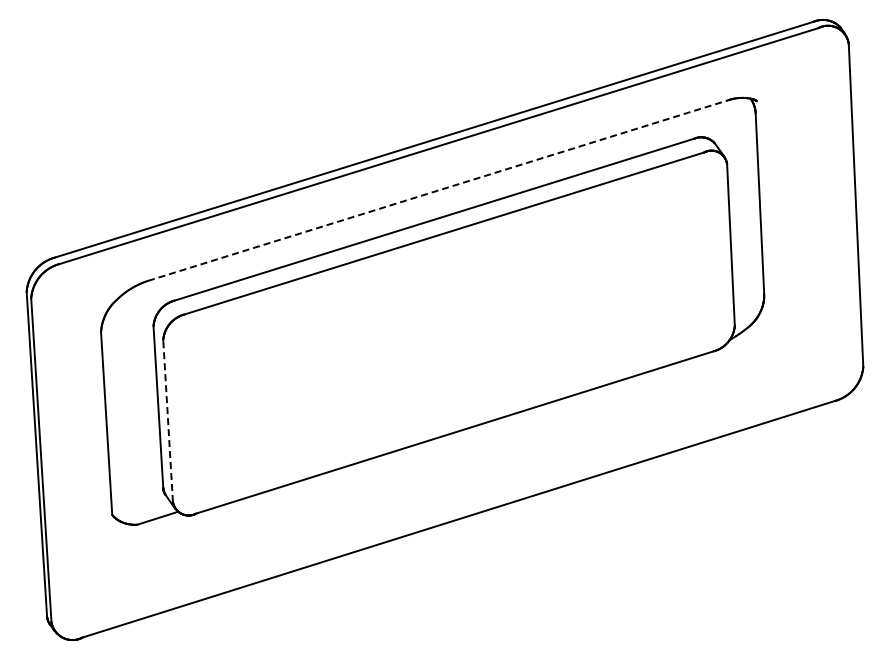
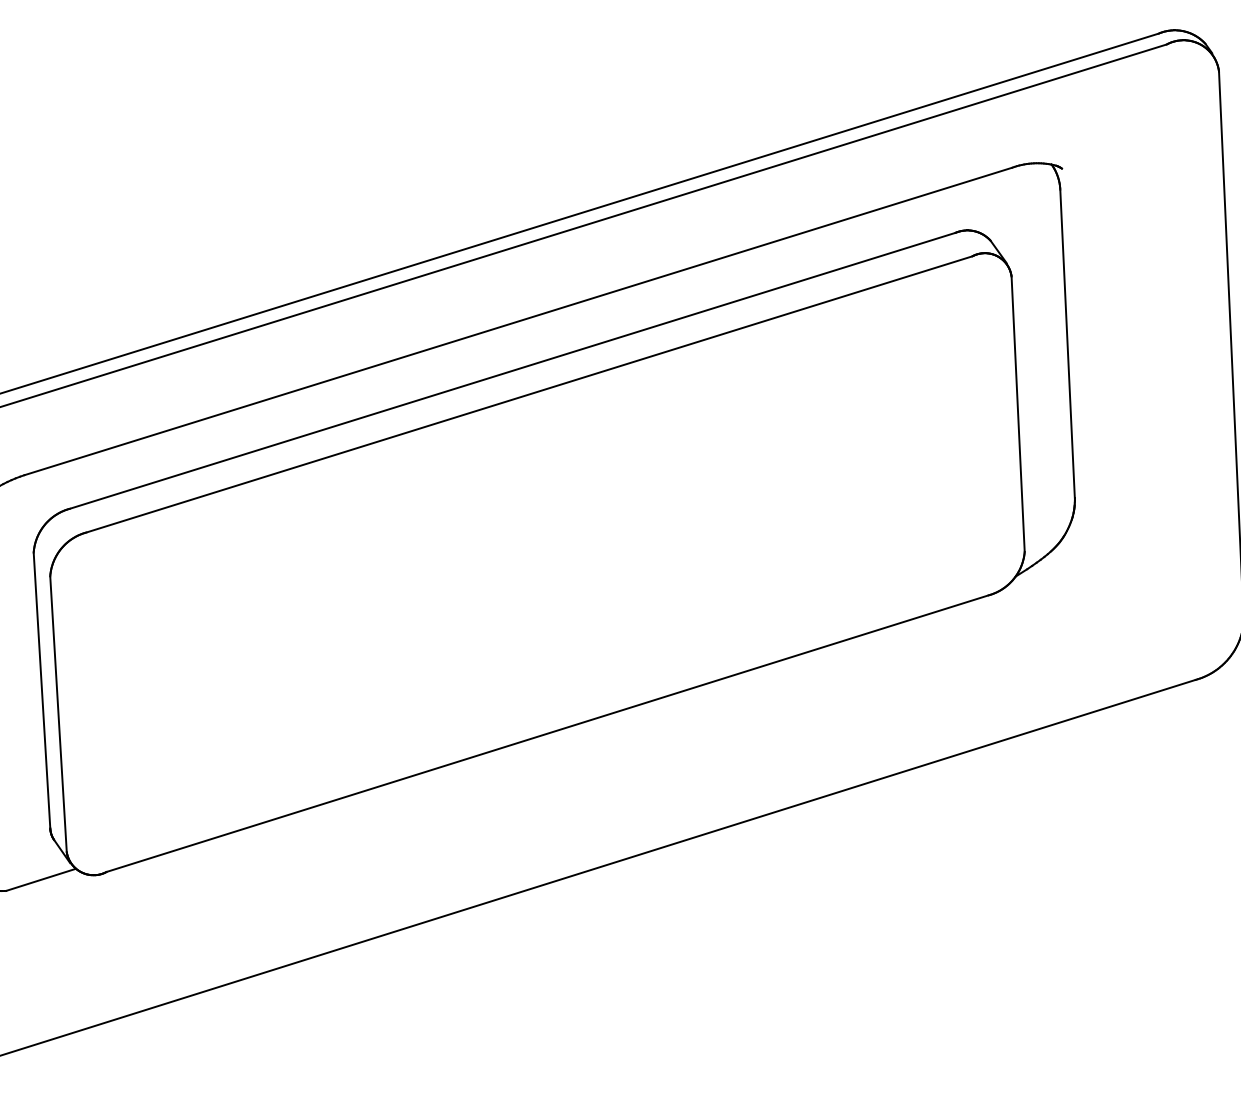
line: (438, 190) -> (519, 321), dashed -> solid
line: (168, 420) -> (59, 713), dashed -> solid

